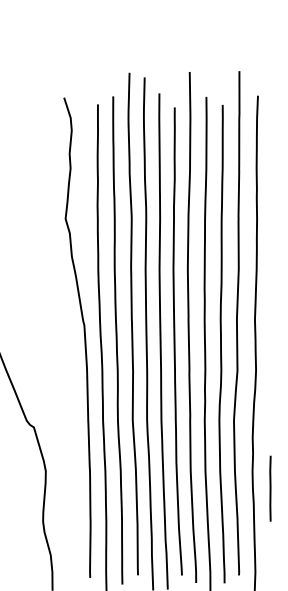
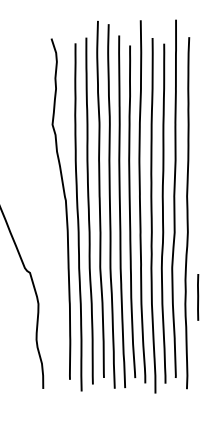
line: (271, 488) -> (198, 297), moved

